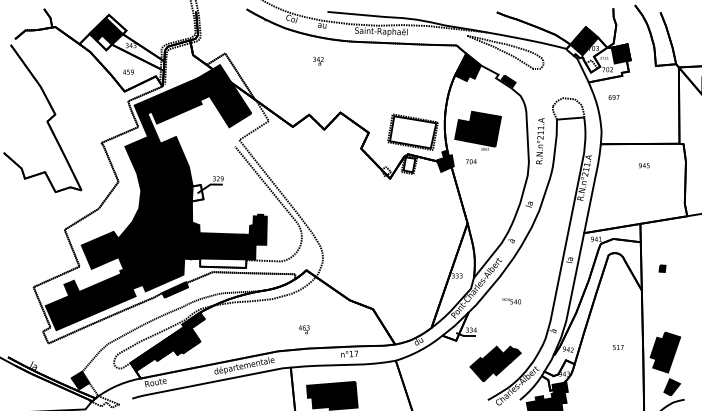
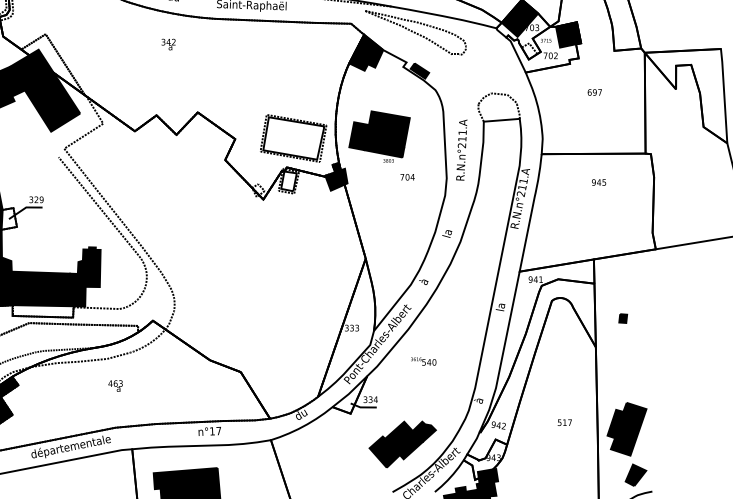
text: (613, 97) -> (594, 92), moved
text: (471, 161) -> (407, 177), moved
text: (303, 329) -> (114, 385), moved

